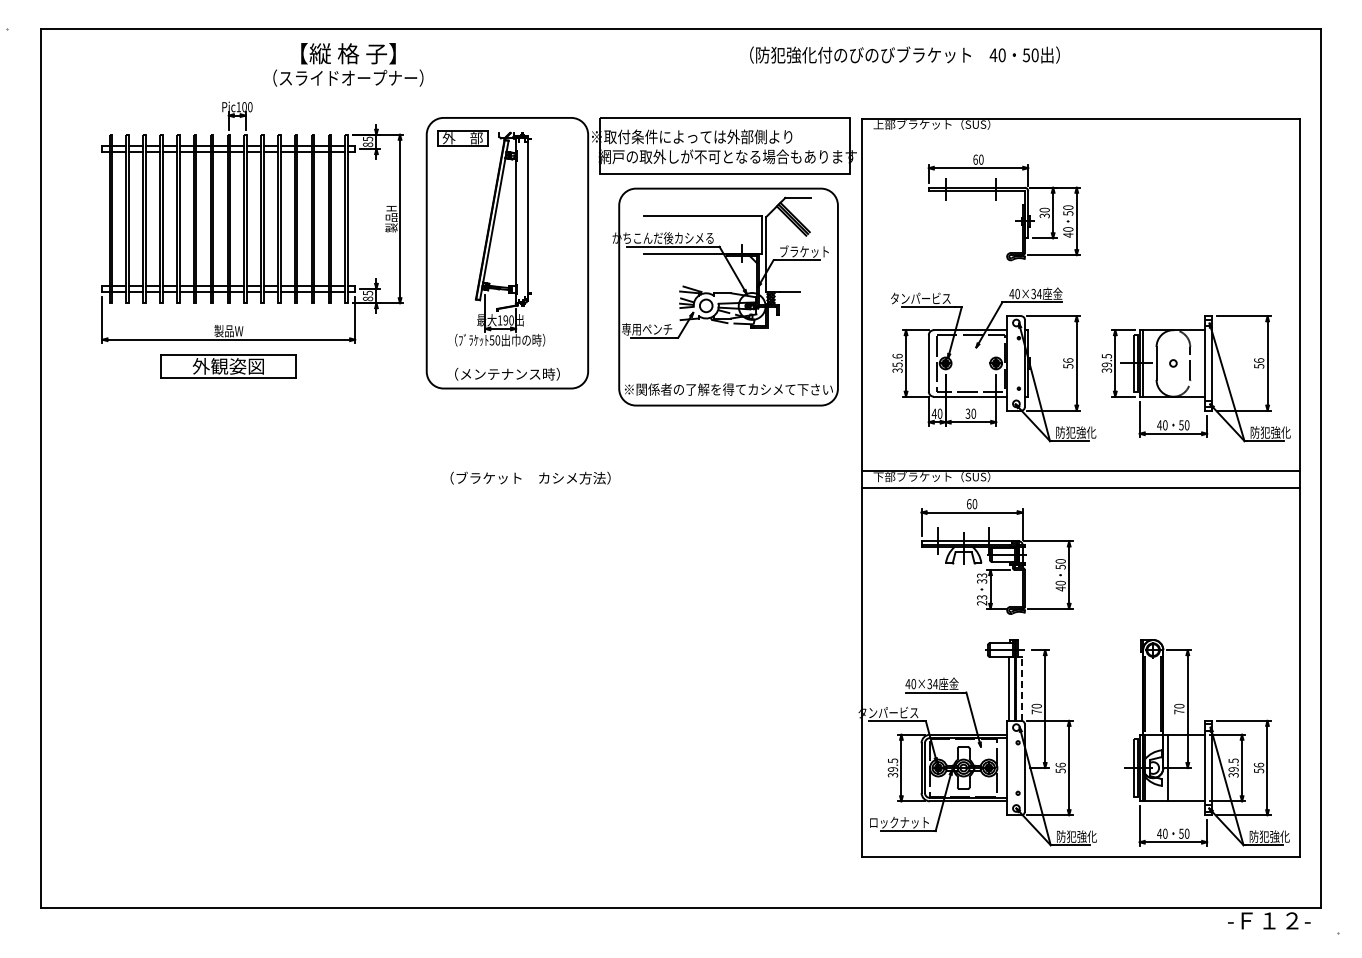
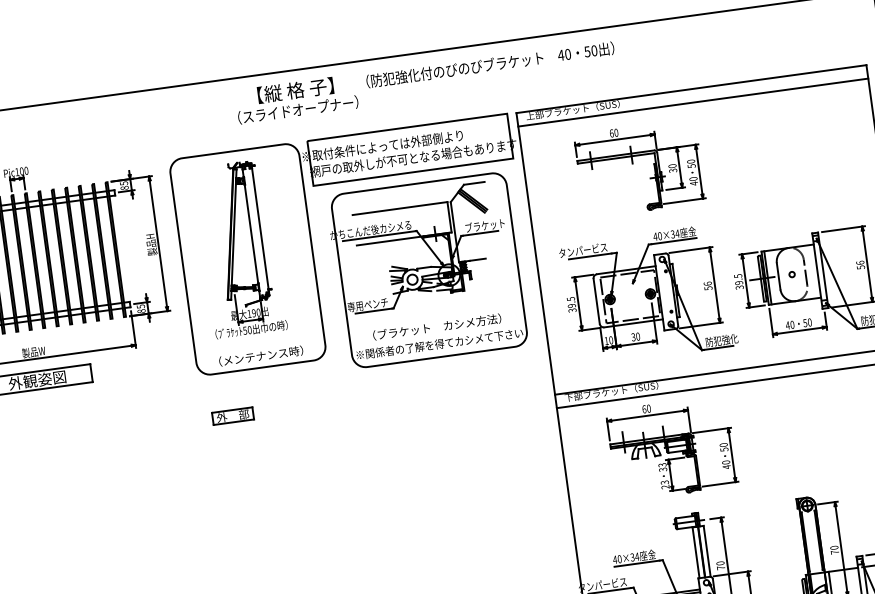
text: (904, 54) -> (489, 64), moved
text: (348, 64) -> (296, 99), moved
line: (1080, 135) -> (692, 102), added
part: (462, 138) -> (232, 416), moved
text: (897, 360) -> (571, 302), 35.6 -> 39.5
text: (933, 413) -> (605, 340), 40 -> 10
text: (530, 477) -> (437, 326), moved
line: (1022, 689) -> (707, 551), dashed -> solid

